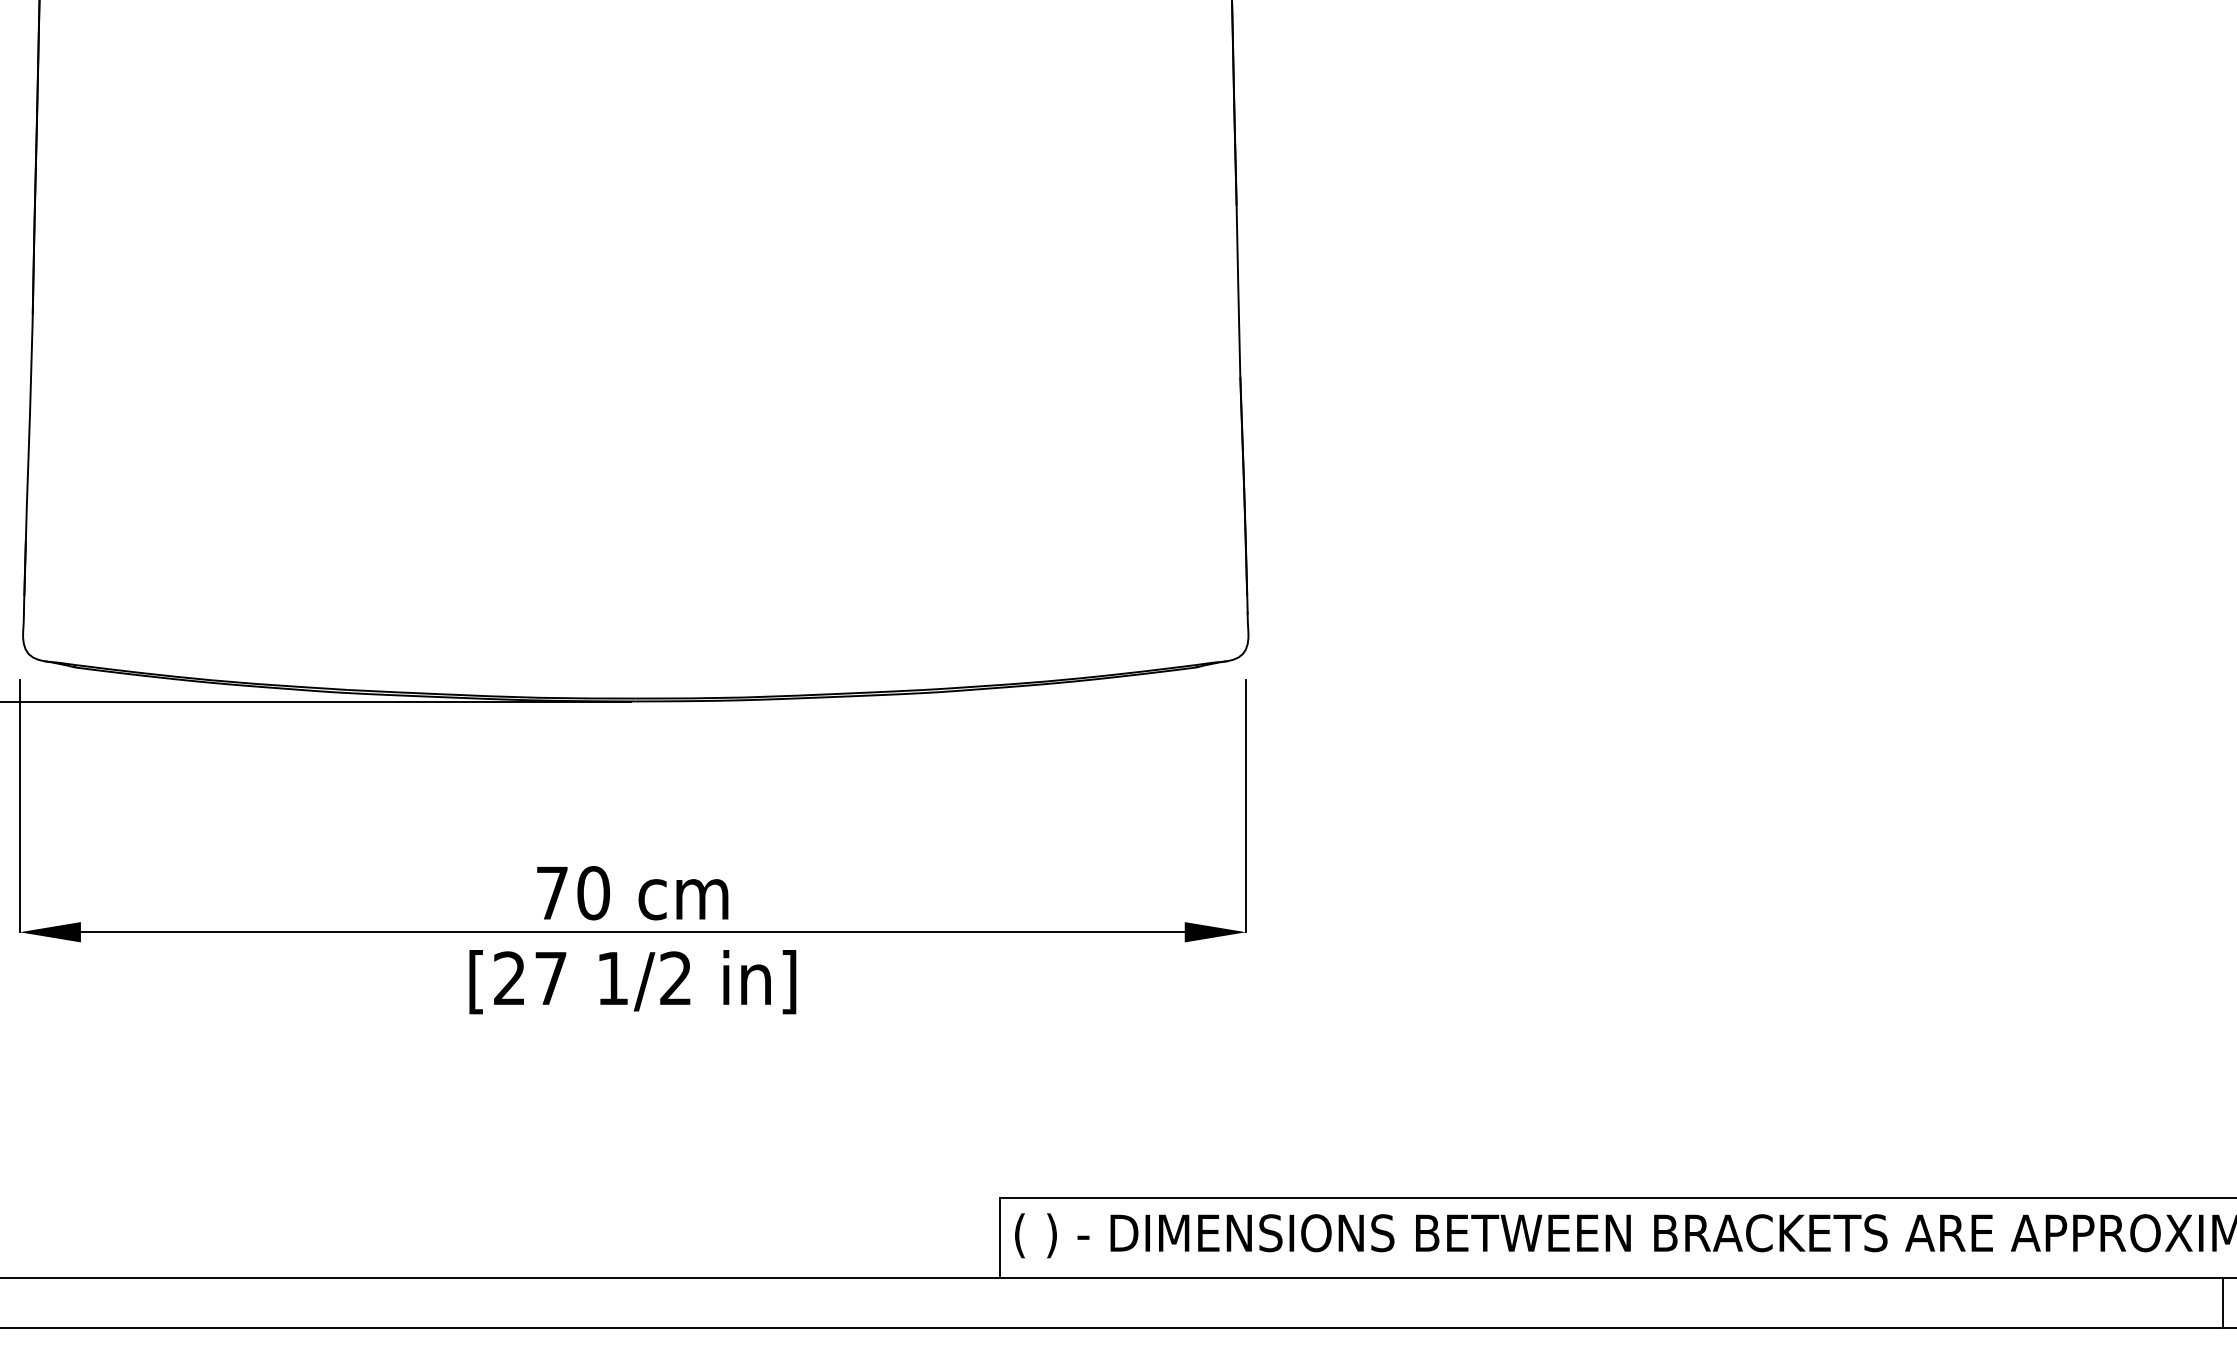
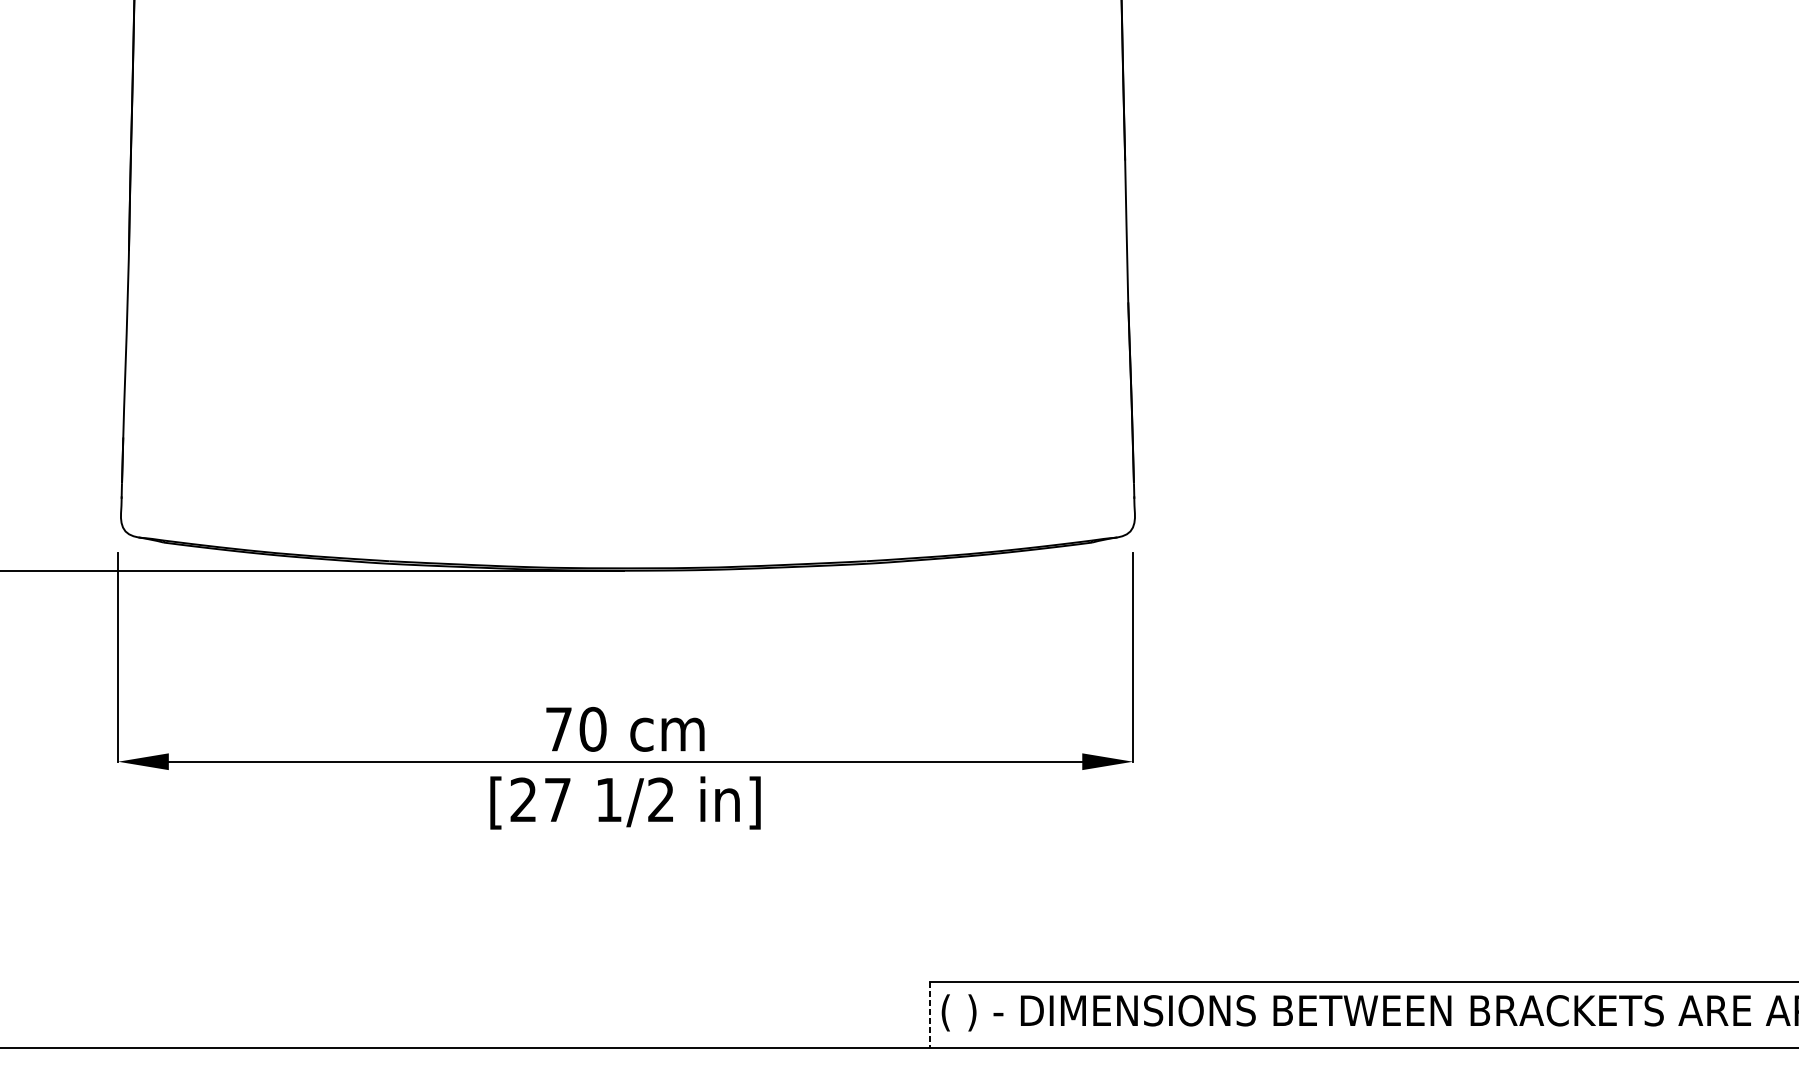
line: (1000, 1238) -> (929, 1015), solid -> dashed

